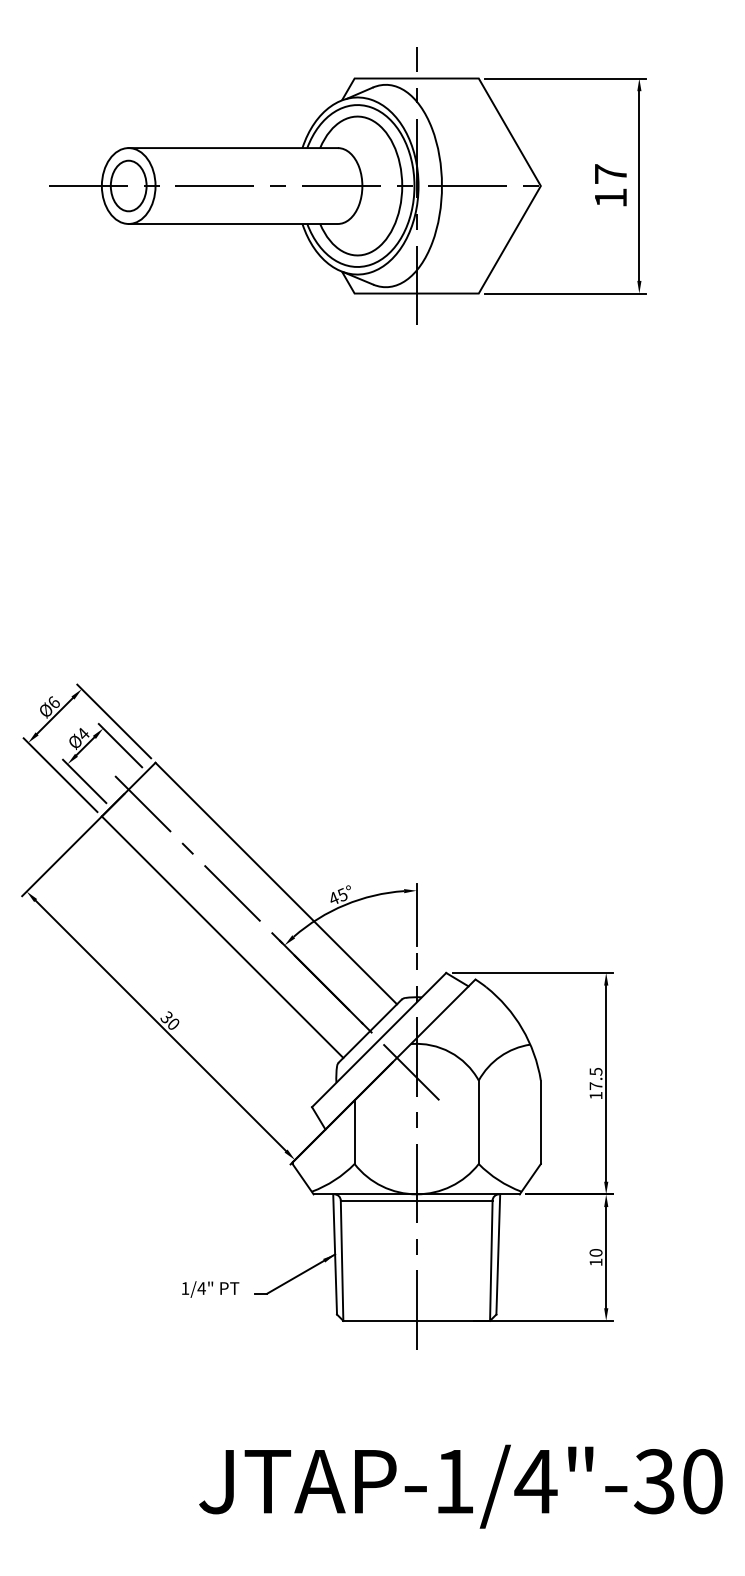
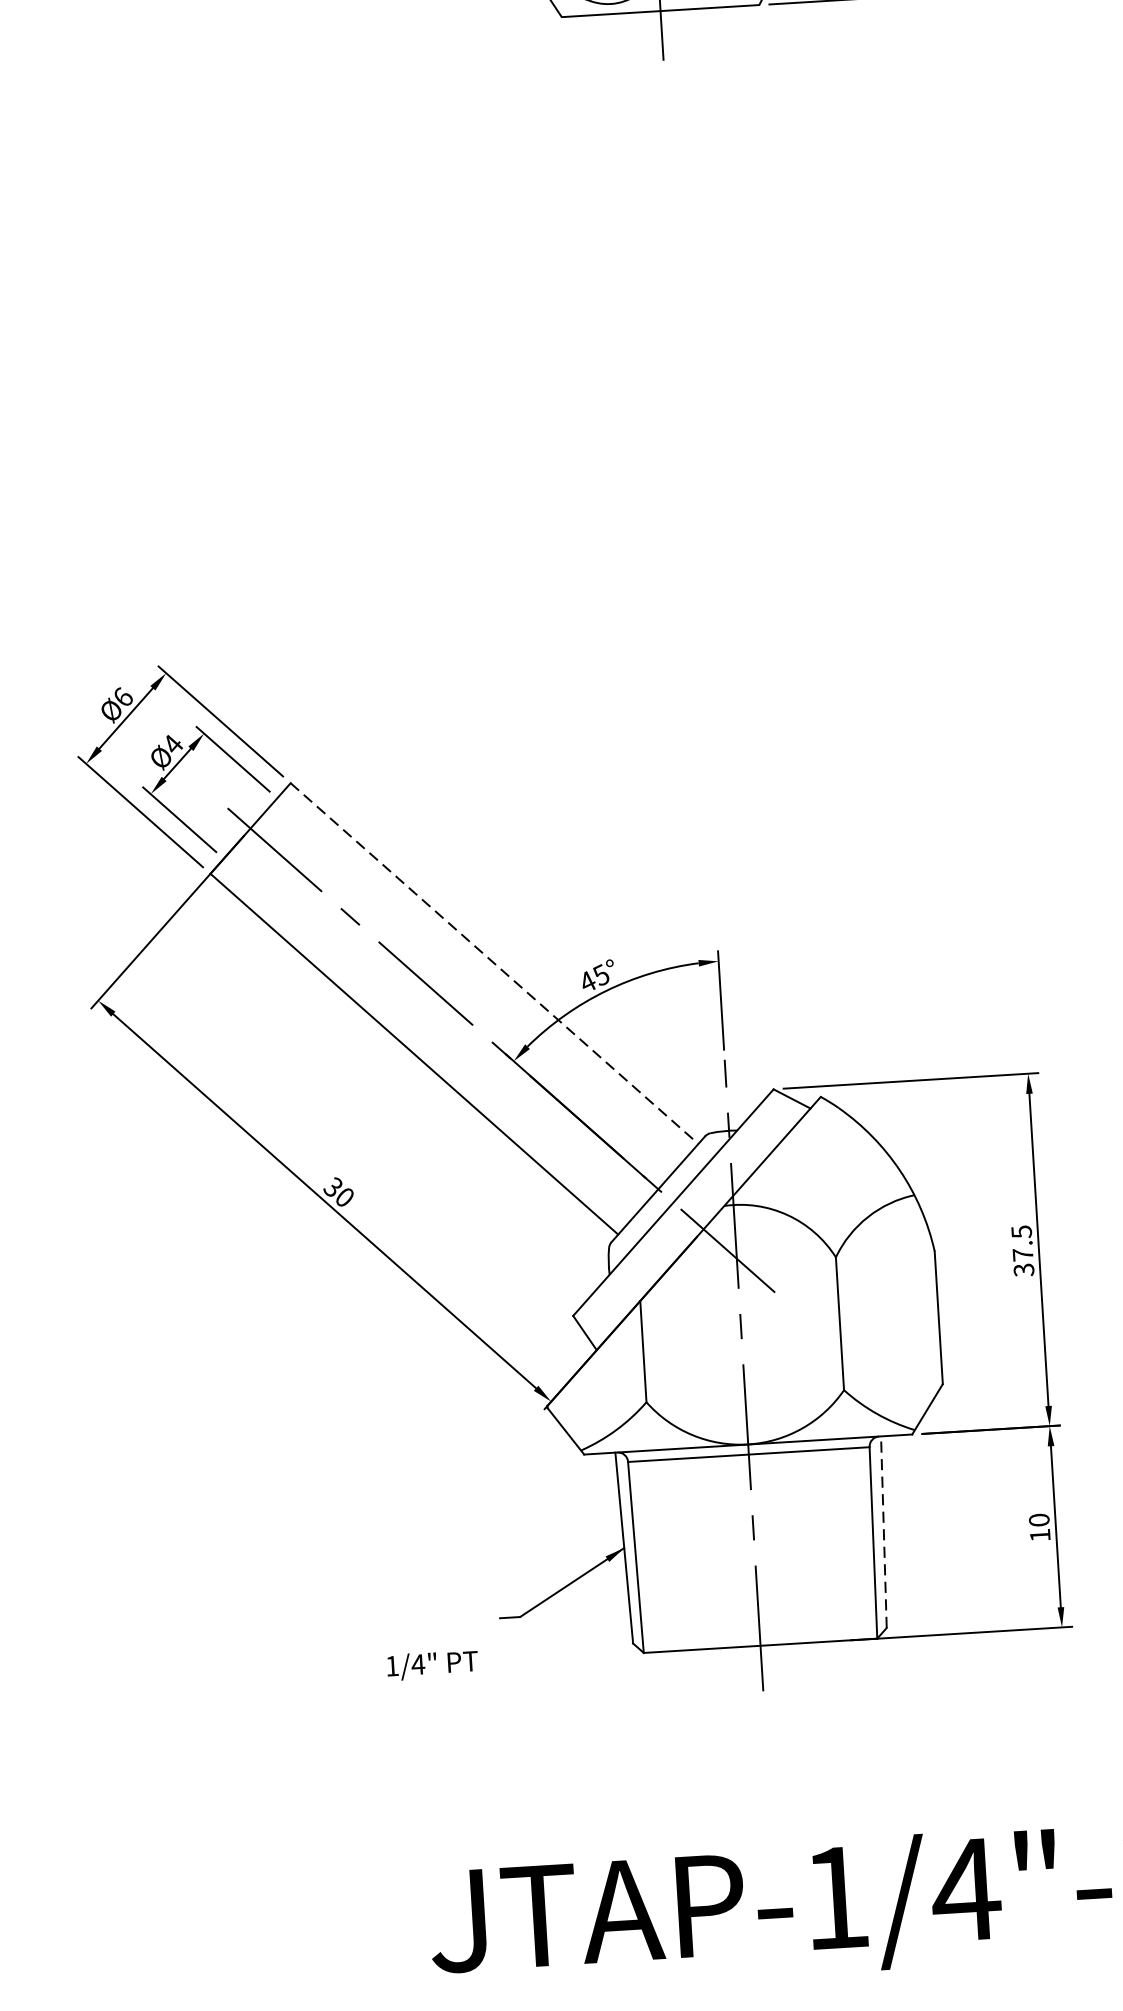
line: (276, 883) -> (494, 963), solid -> dashed
text: (595, 1095) -> (1023, 1269), 17.5 -> 37.5
line: (498, 1253) -> (884, 1530), solid -> dashed
text: (210, 1289) -> (432, 1665), moved

